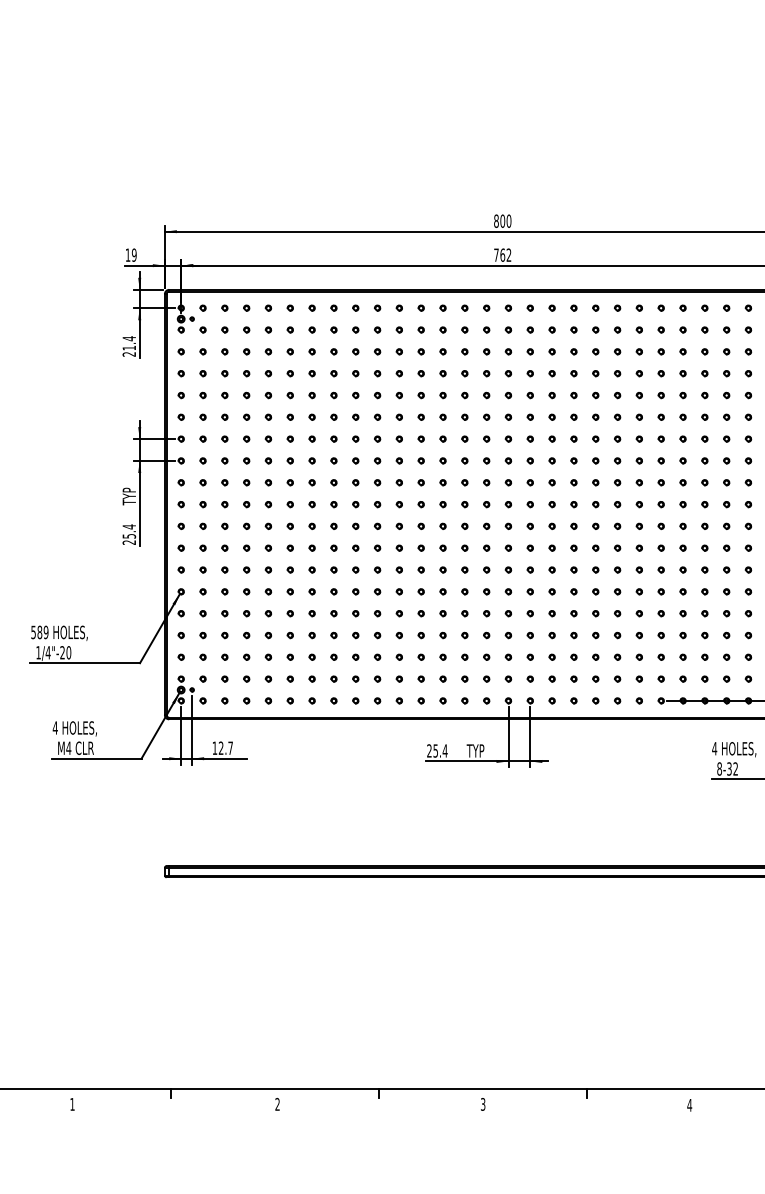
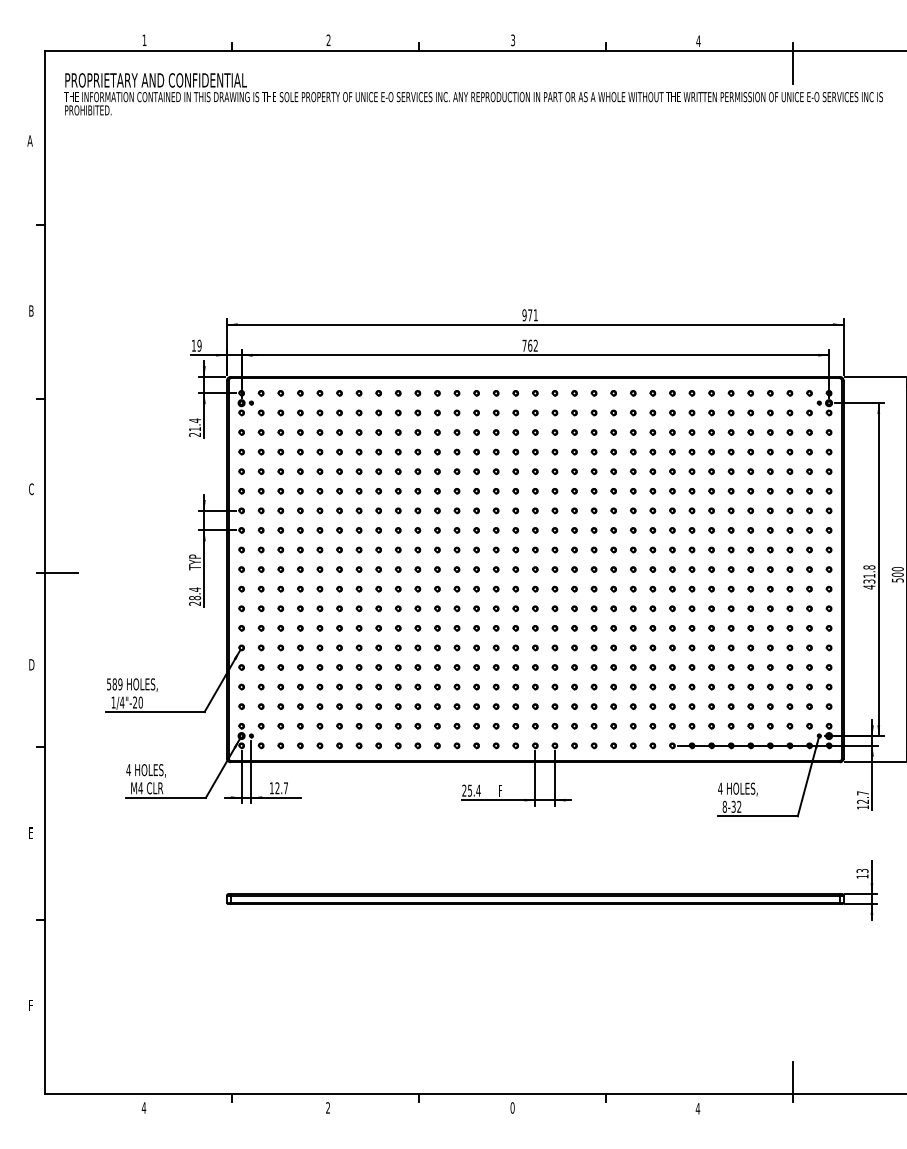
text: (501, 221) -> (529, 315), 800 -> 971
text: (128, 536) -> (194, 598), 25.4 -> 28.4
text: (475, 750) -> (505, 790), TYP -> F
text: (71, 1103) -> (143, 1107), 1 -> 4
text: (483, 1103) -> (512, 1107), 3 -> 0

